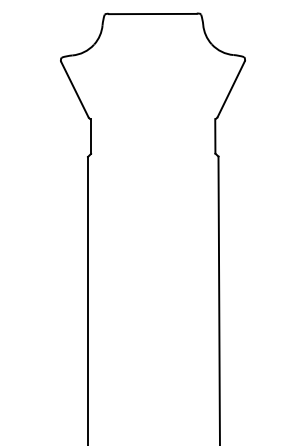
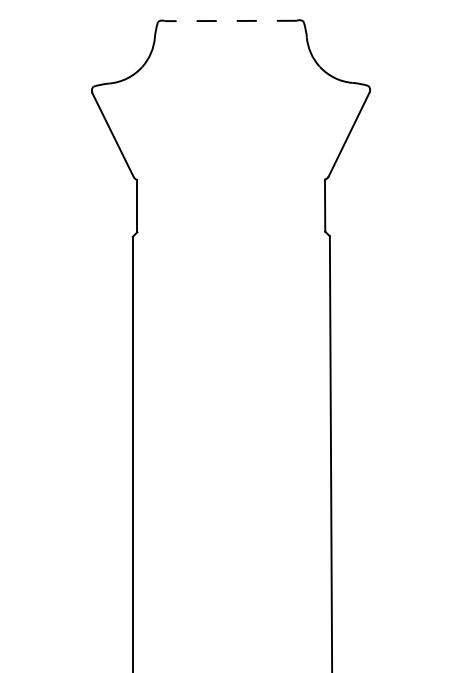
line: (152, 14) -> (230, 21), solid -> dashed

